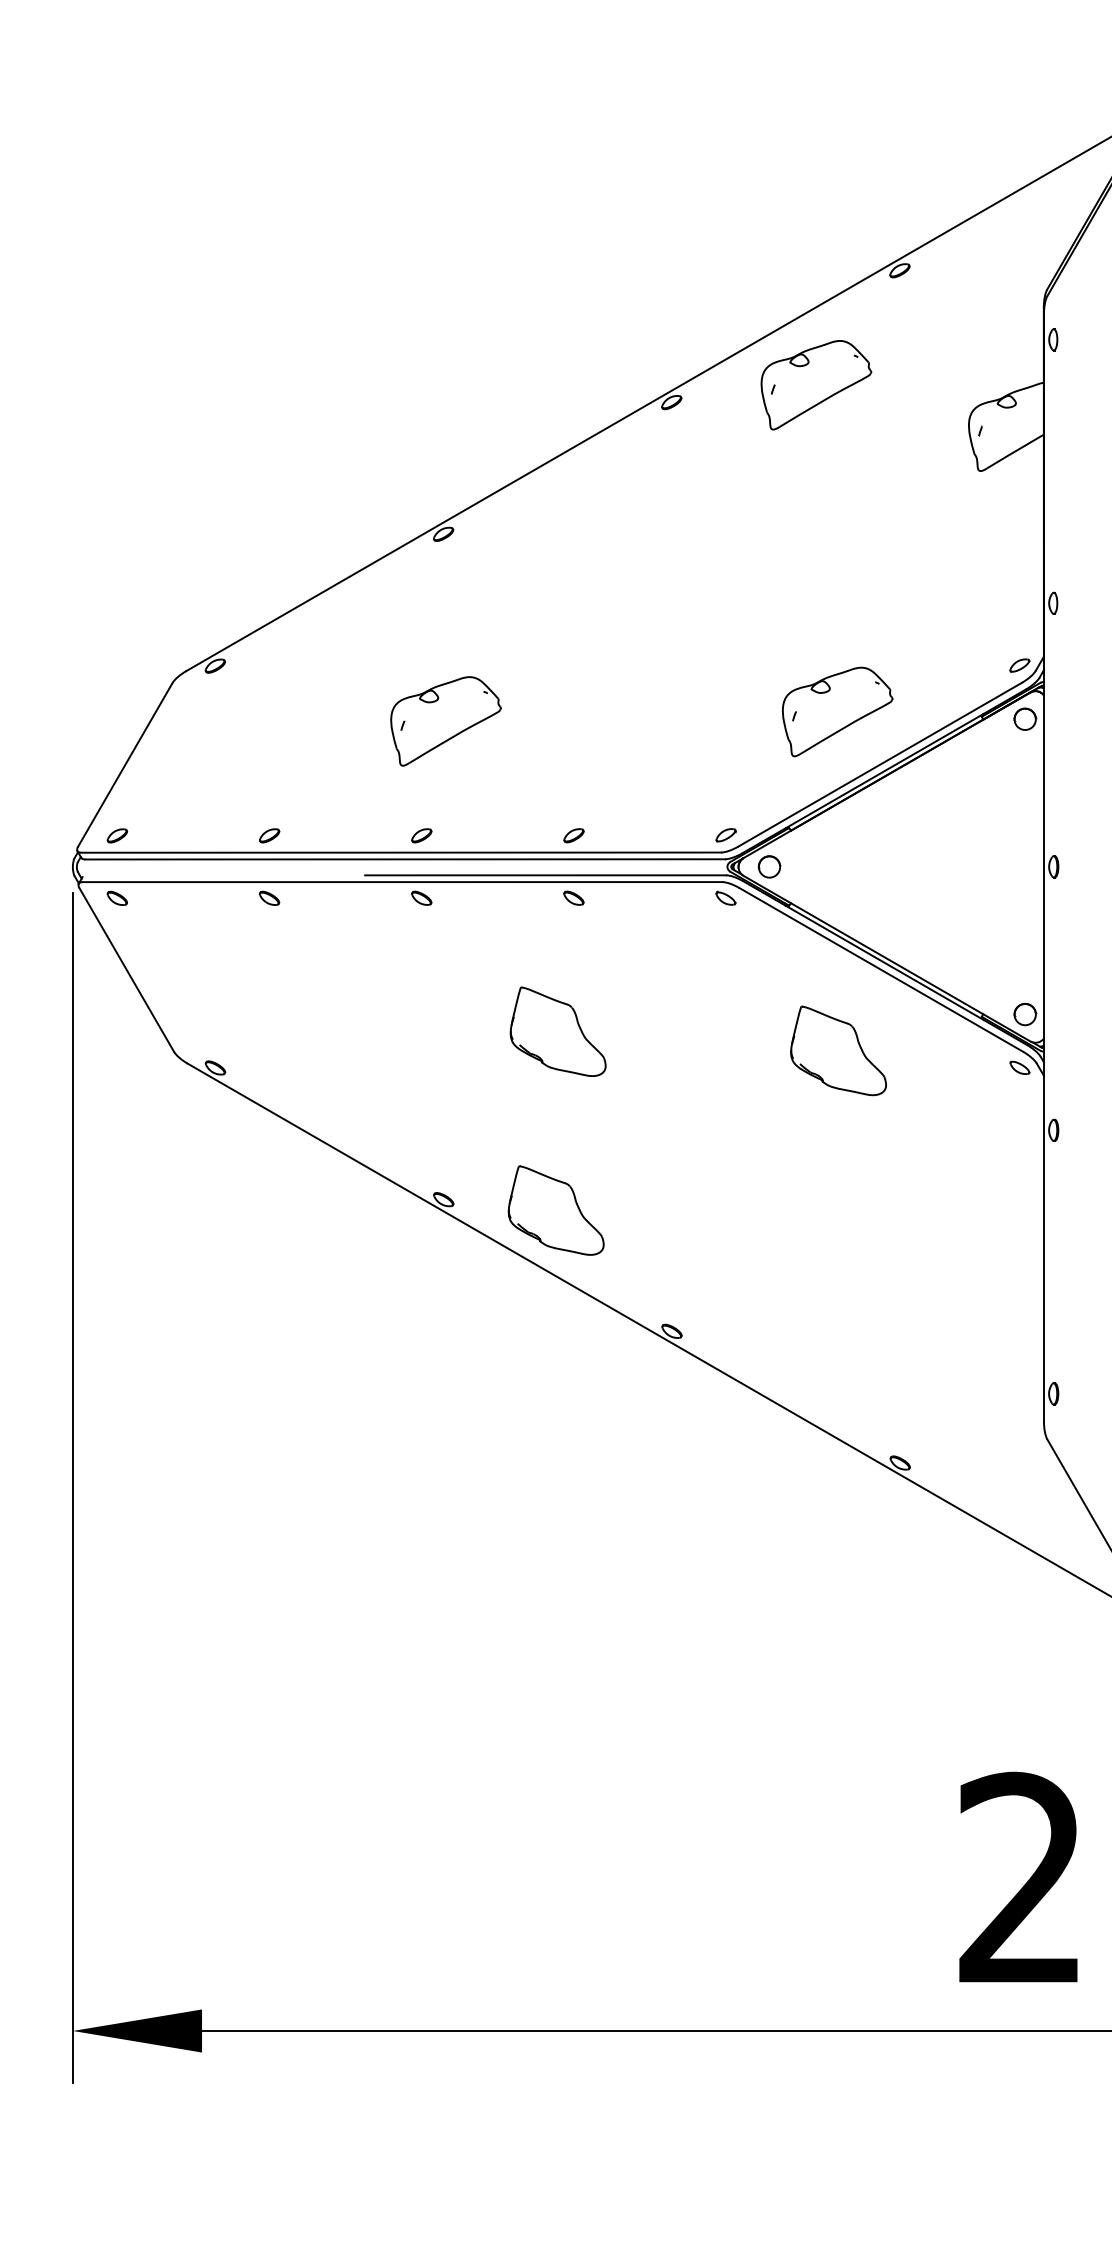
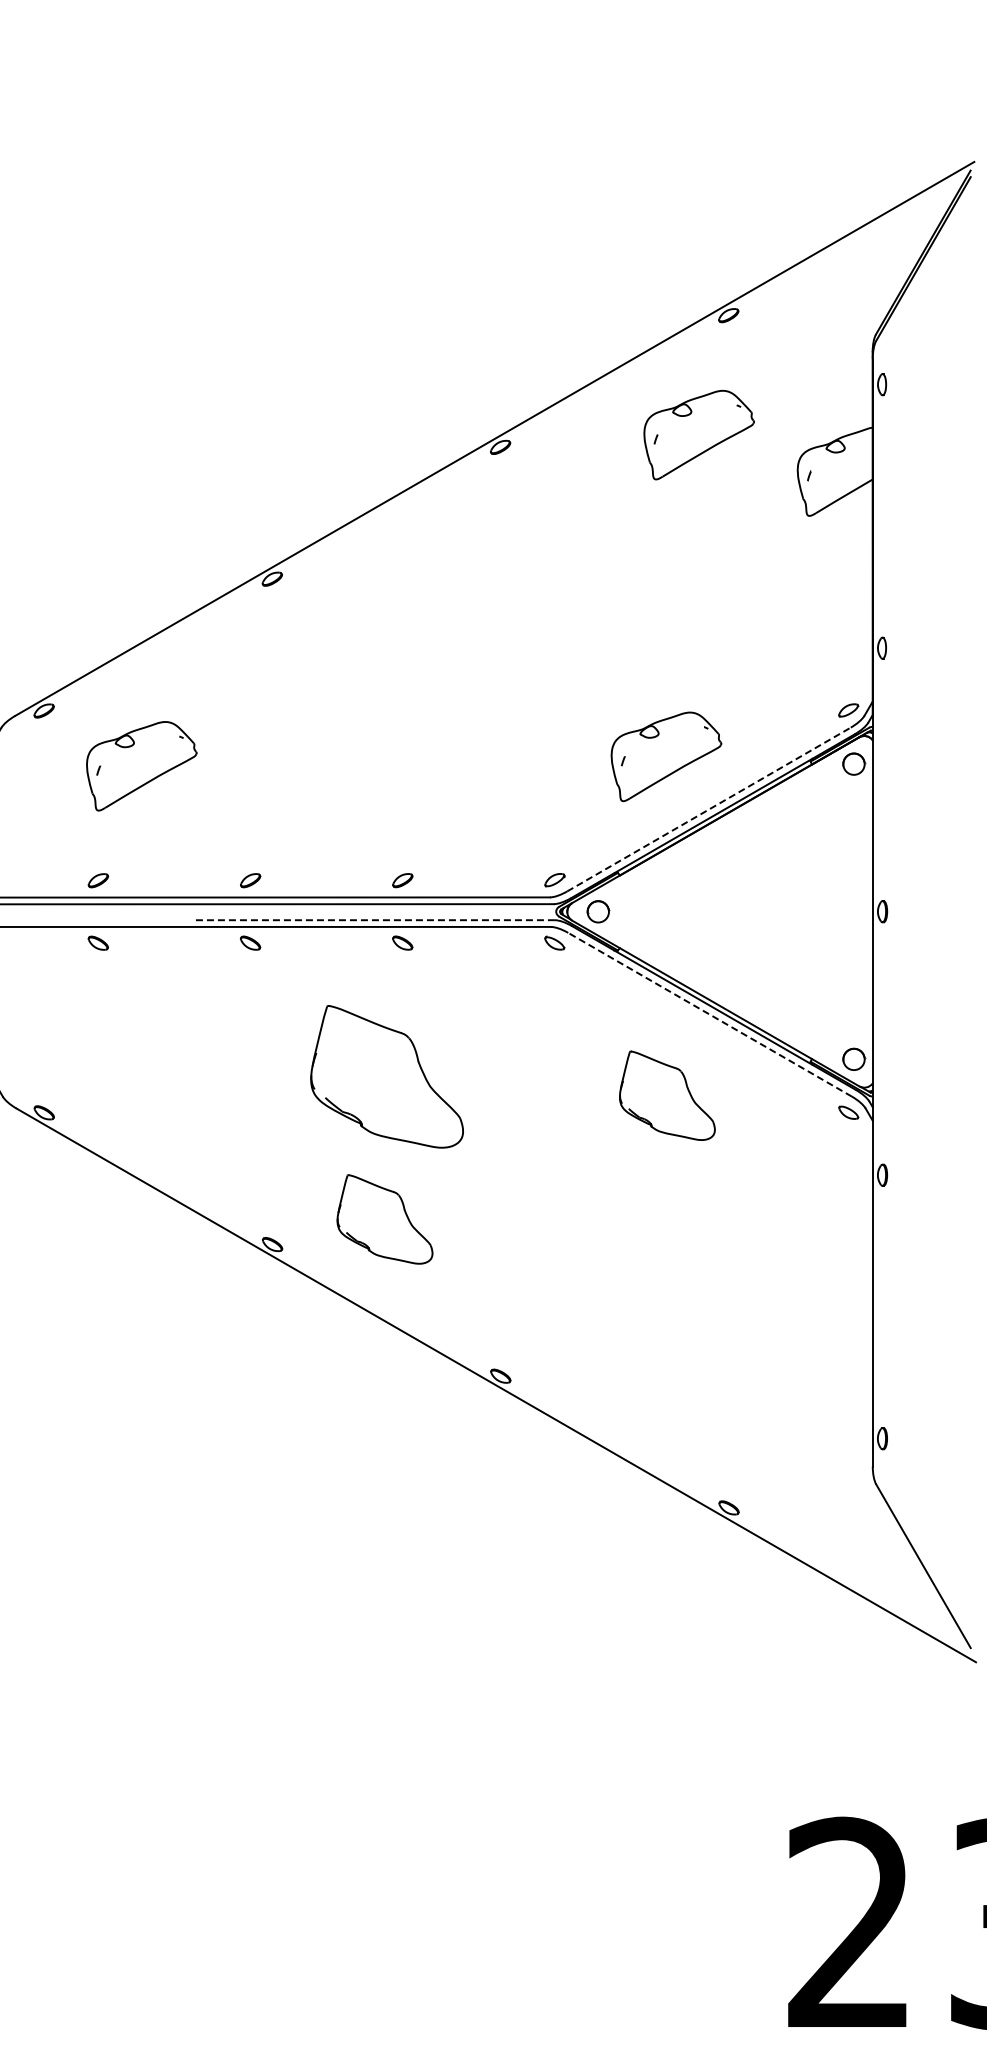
part: (816, 385) -> (699, 435), moved
part: (445, 721) -> (141, 766), moved
line: (880, 764) -> (709, 809), solid -> dashed
line: (545, 875) -> (374, 920), solid -> dashed
line: (881, 969) -> (710, 1014), solid -> dashed
part: (557, 1031) -> (386, 1076), size x1.6
part: (555, 1210) -> (384, 1219), moved

